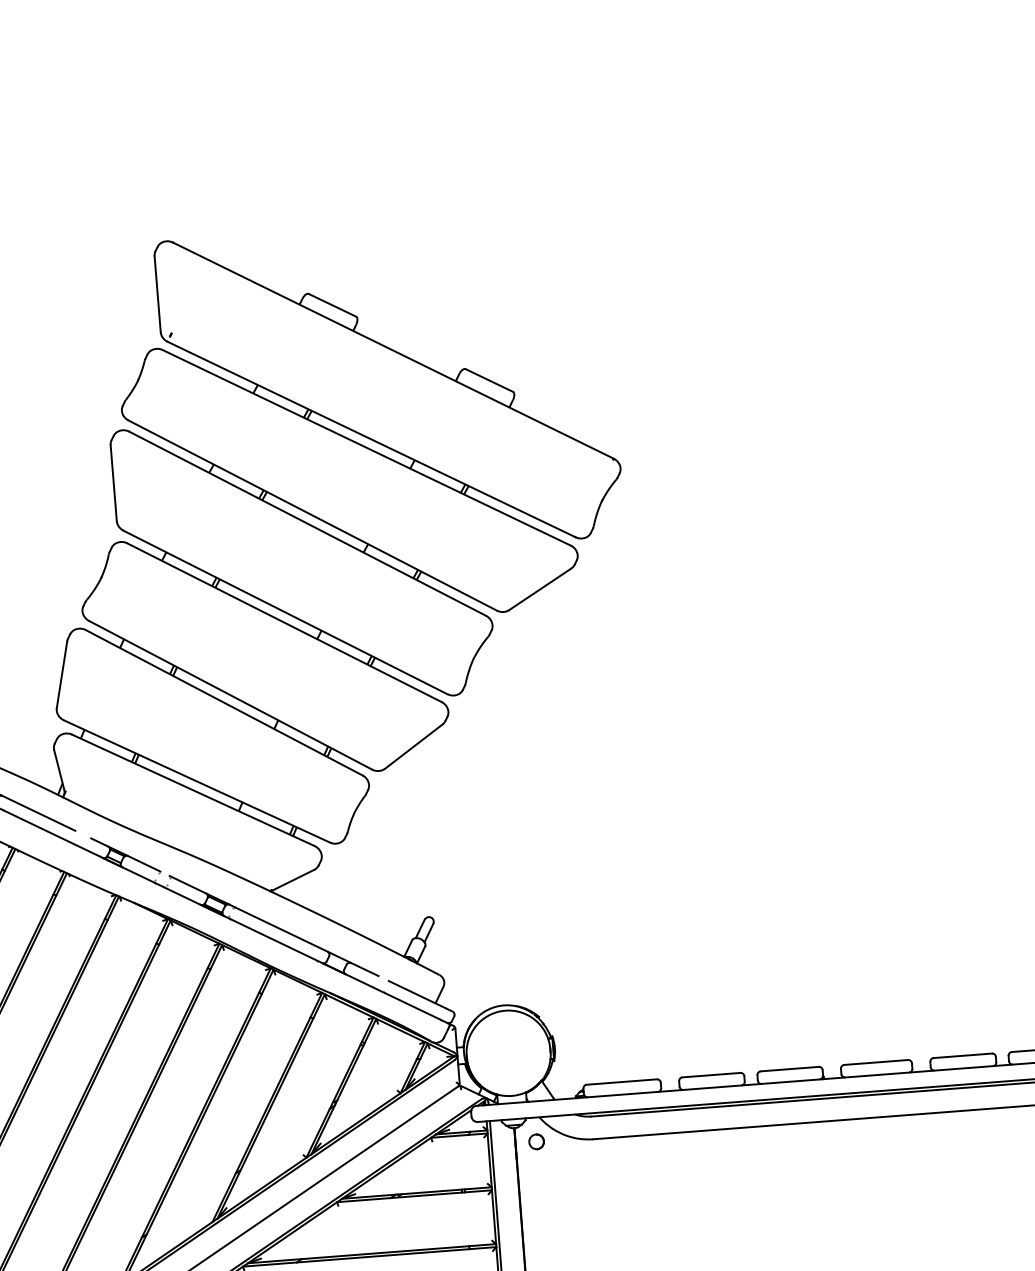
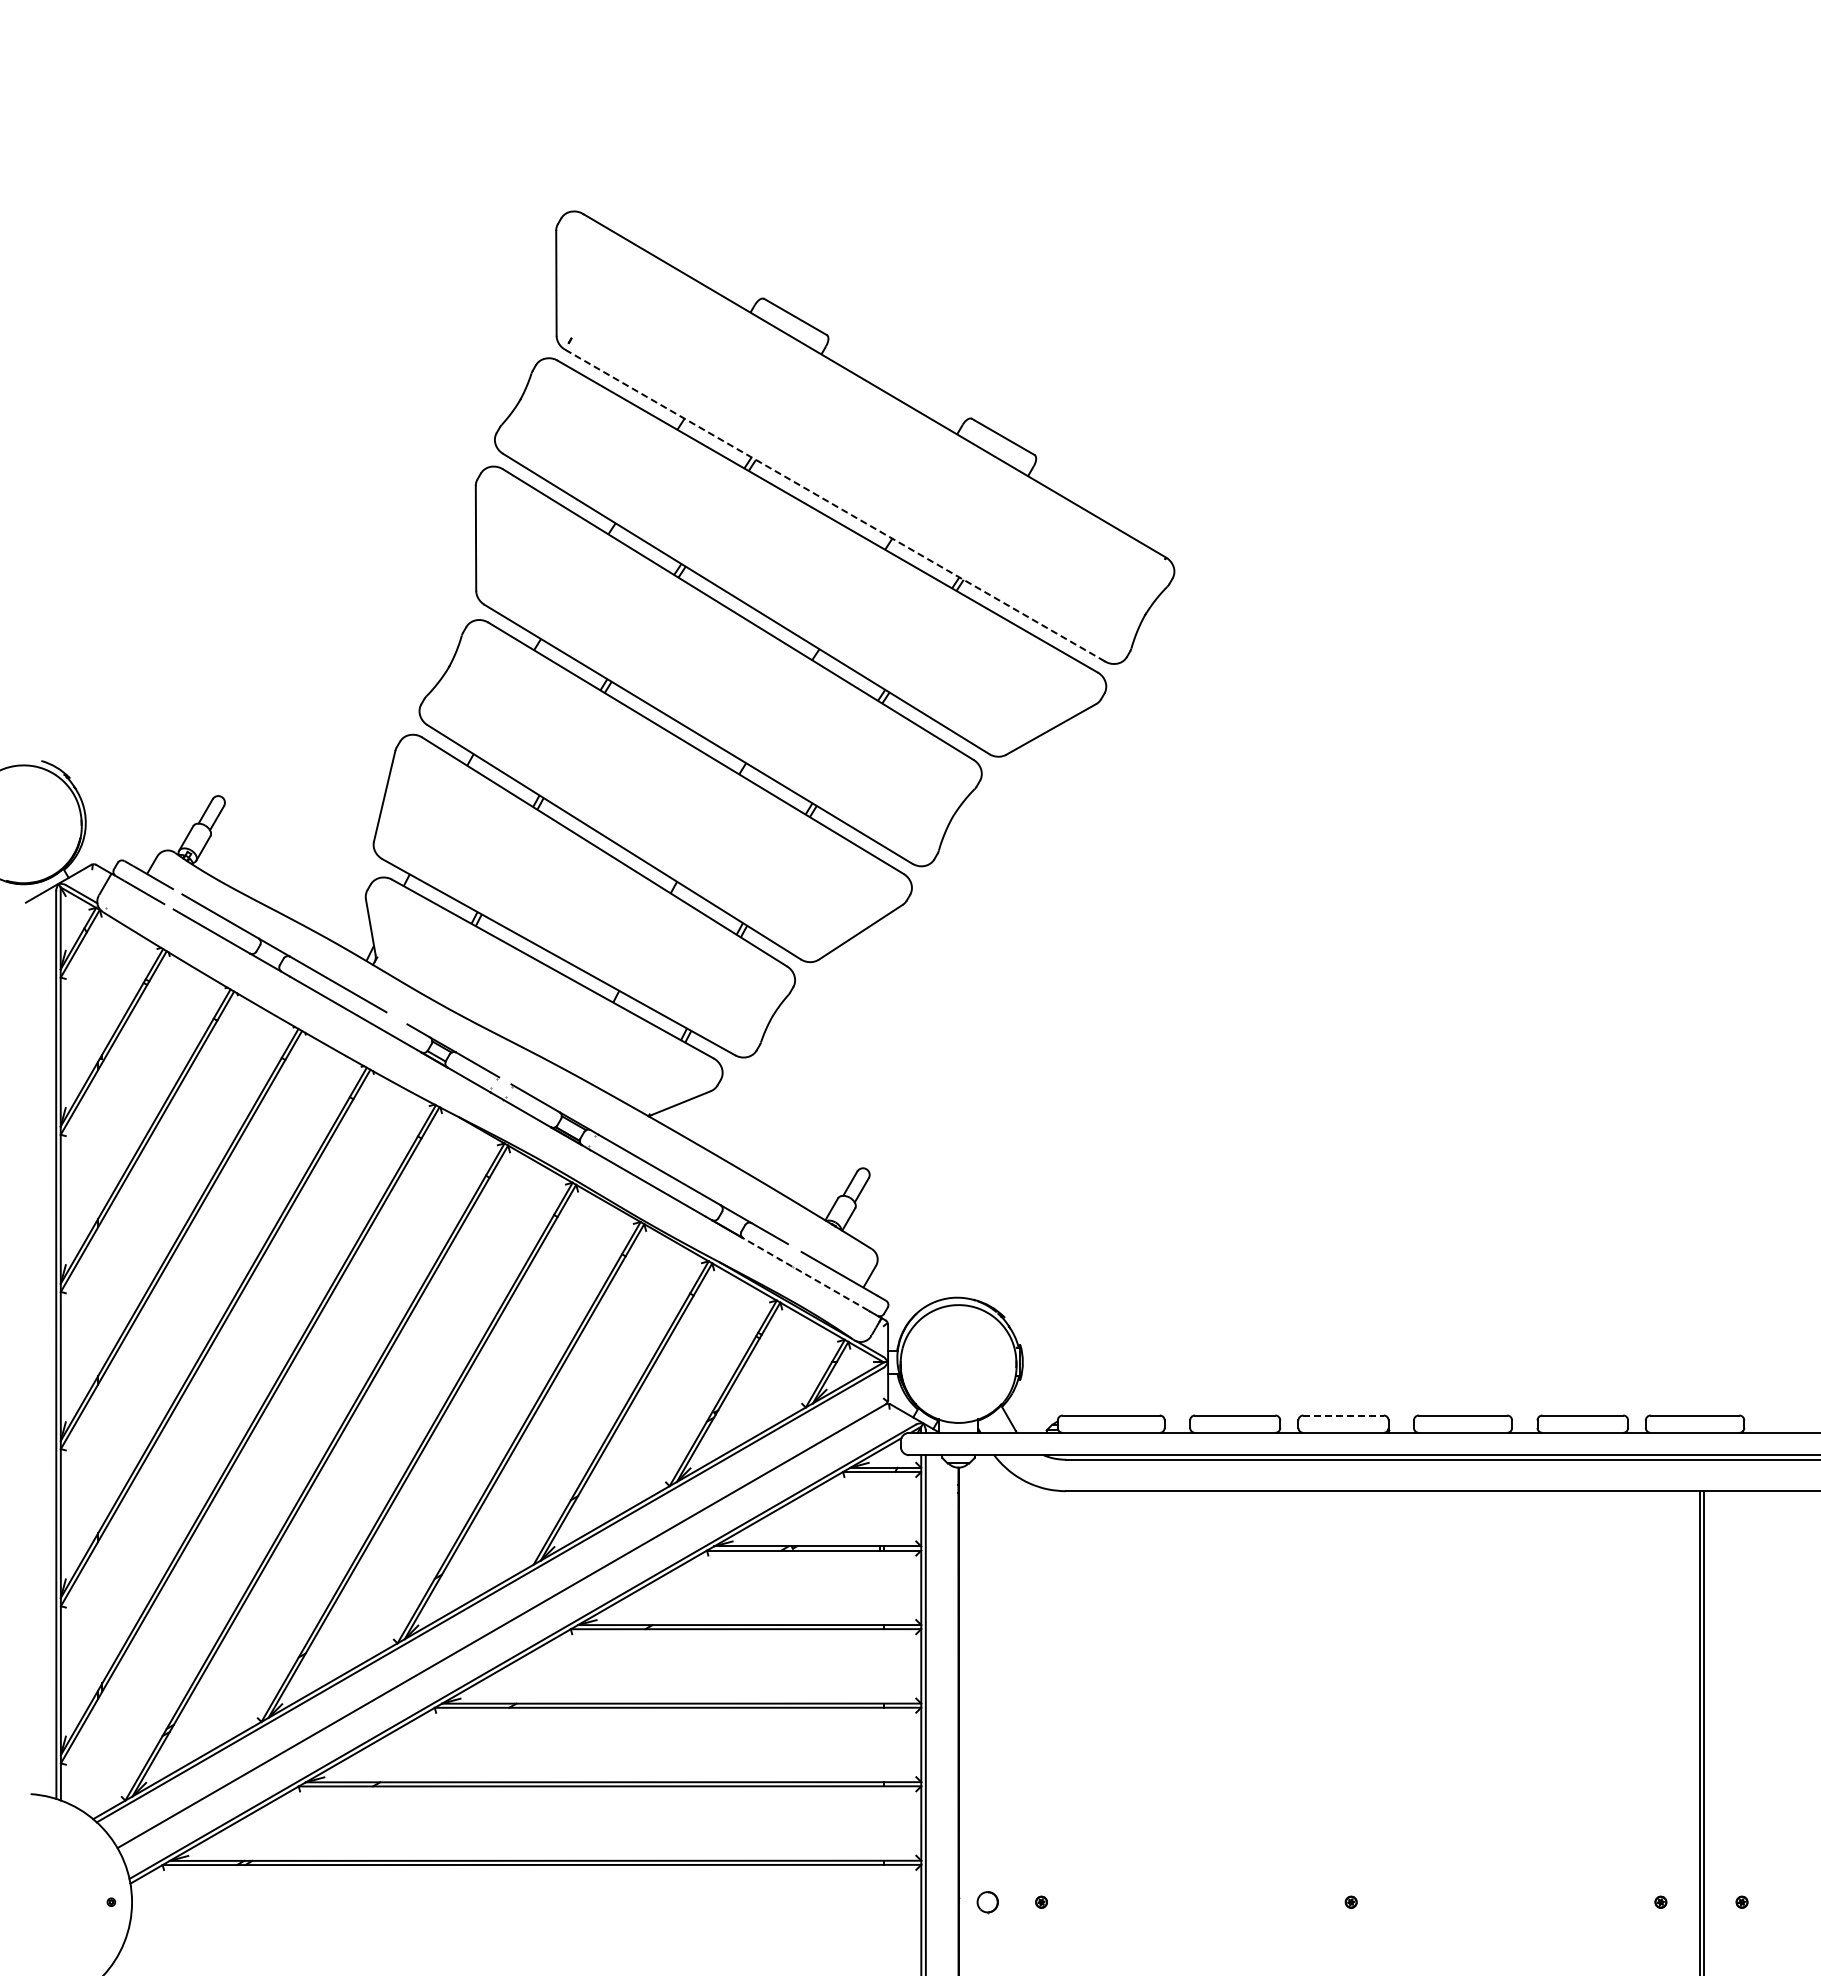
line: (371, 439) -> (834, 505), solid -> dashed
line: (392, 997) -> (805, 1274), solid -> dashed
line: (790, 1069) -> (1344, 1415), solid -> dashed
part: (536, 1141) -> (987, 1488), removed

